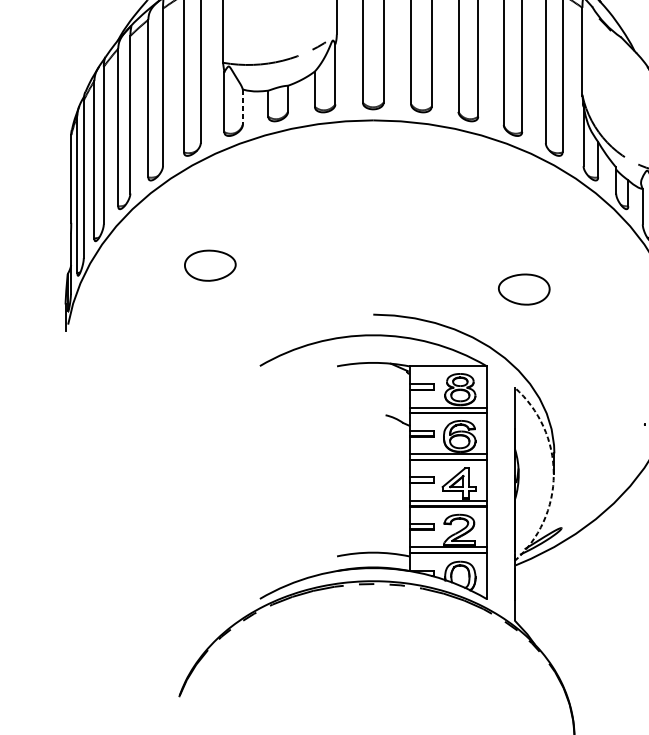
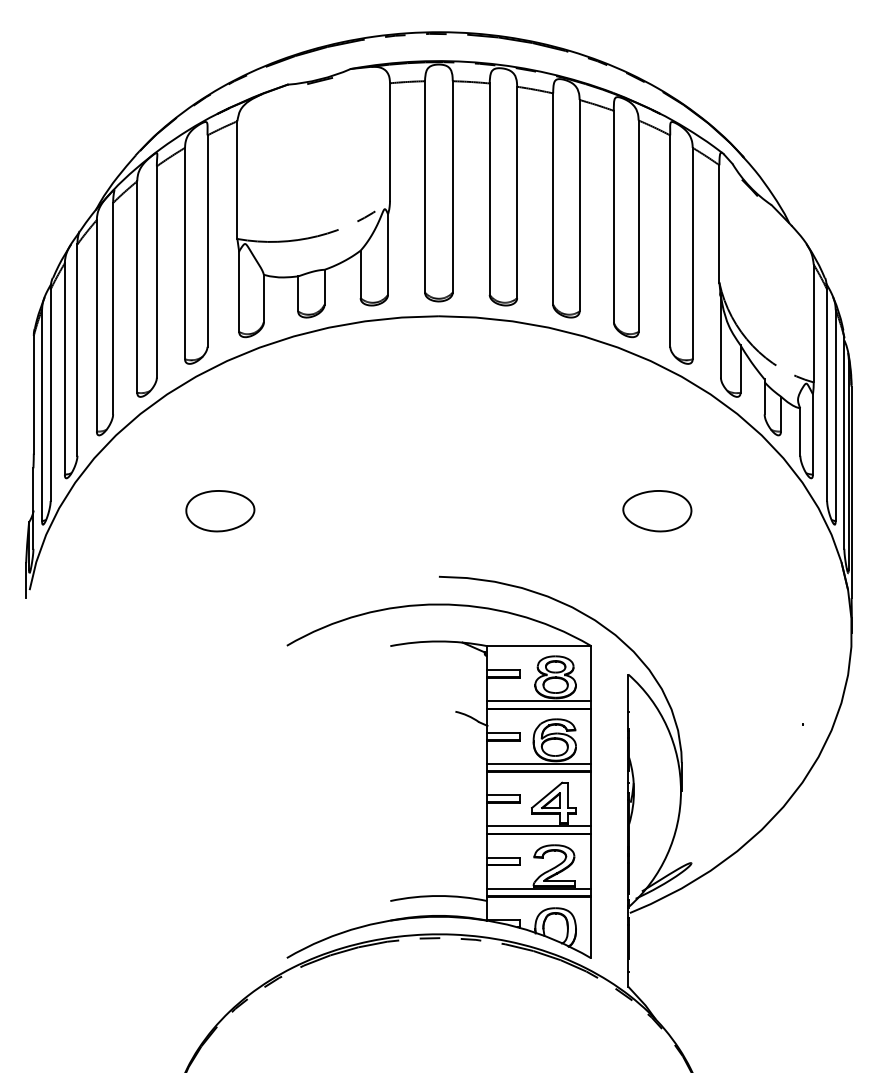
line: (242, 107) -> (263, 298), dashed -> solid
part: (524, 289) -> (657, 511), moved
arc: (553, 473) -> (680, 790), dashed -> solid

